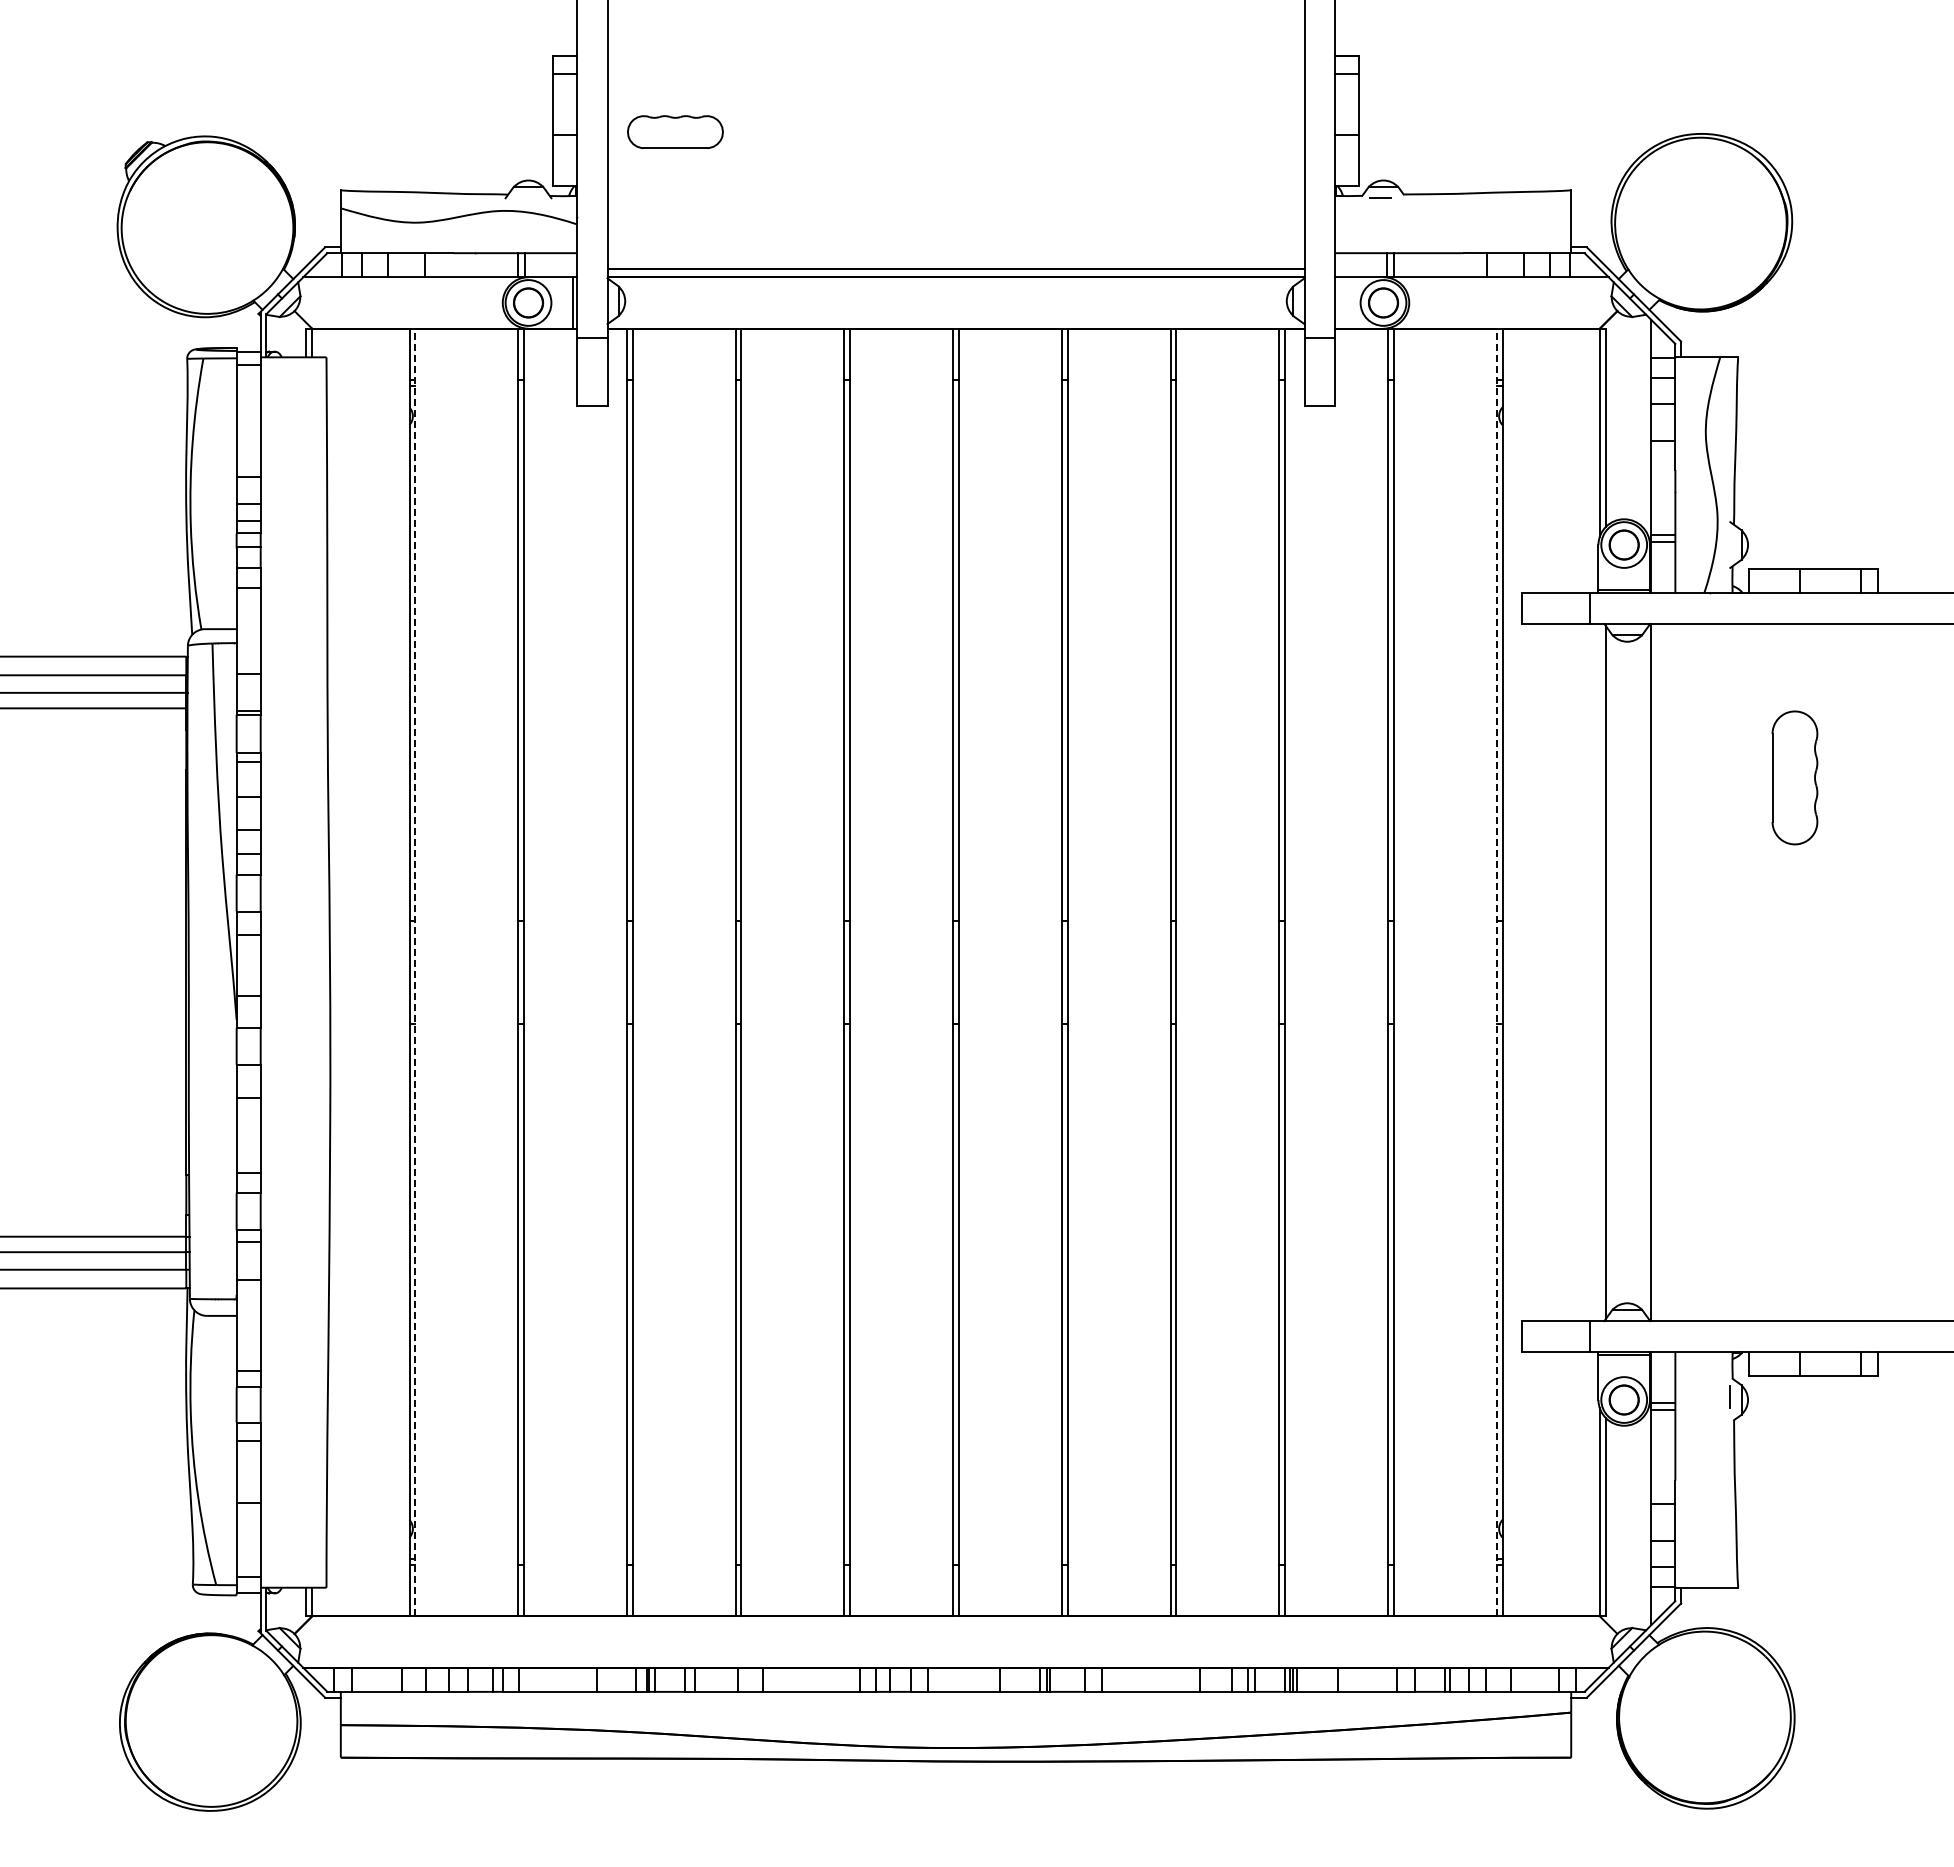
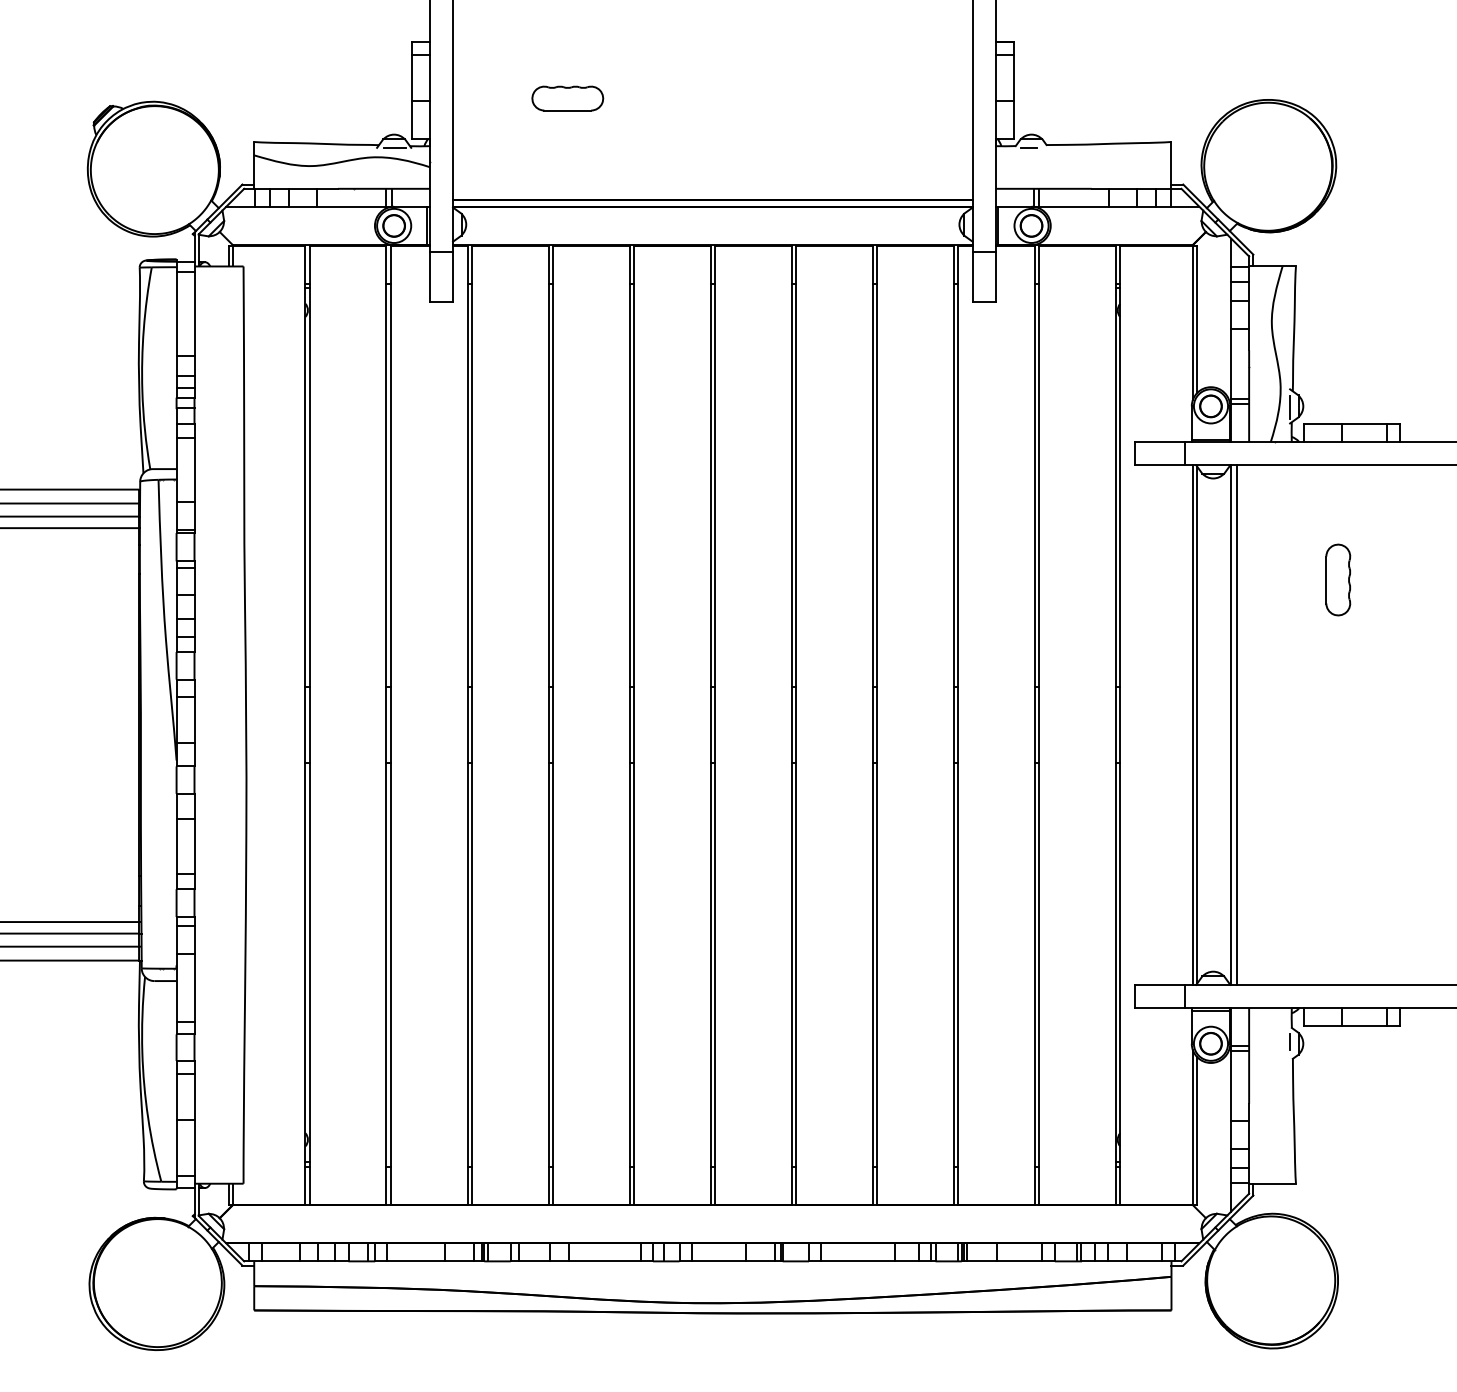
part: (675, 131) -> (567, 98), moved
line: (529, 198) -> (394, 148), added
line: (1338, 302) -> (997, 225), added
line: (1730, 546) -> (1290, 407), added
part: (1794, 777) -> (1337, 579), size x0.71
line: (415, 971) -> (309, 724), dashed -> solid
line: (1496, 972) -> (1115, 725), dashed -> solid
line: (1599, 972) -> (1192, 725), added
line: (1658, 972) -> (1236, 725), added

